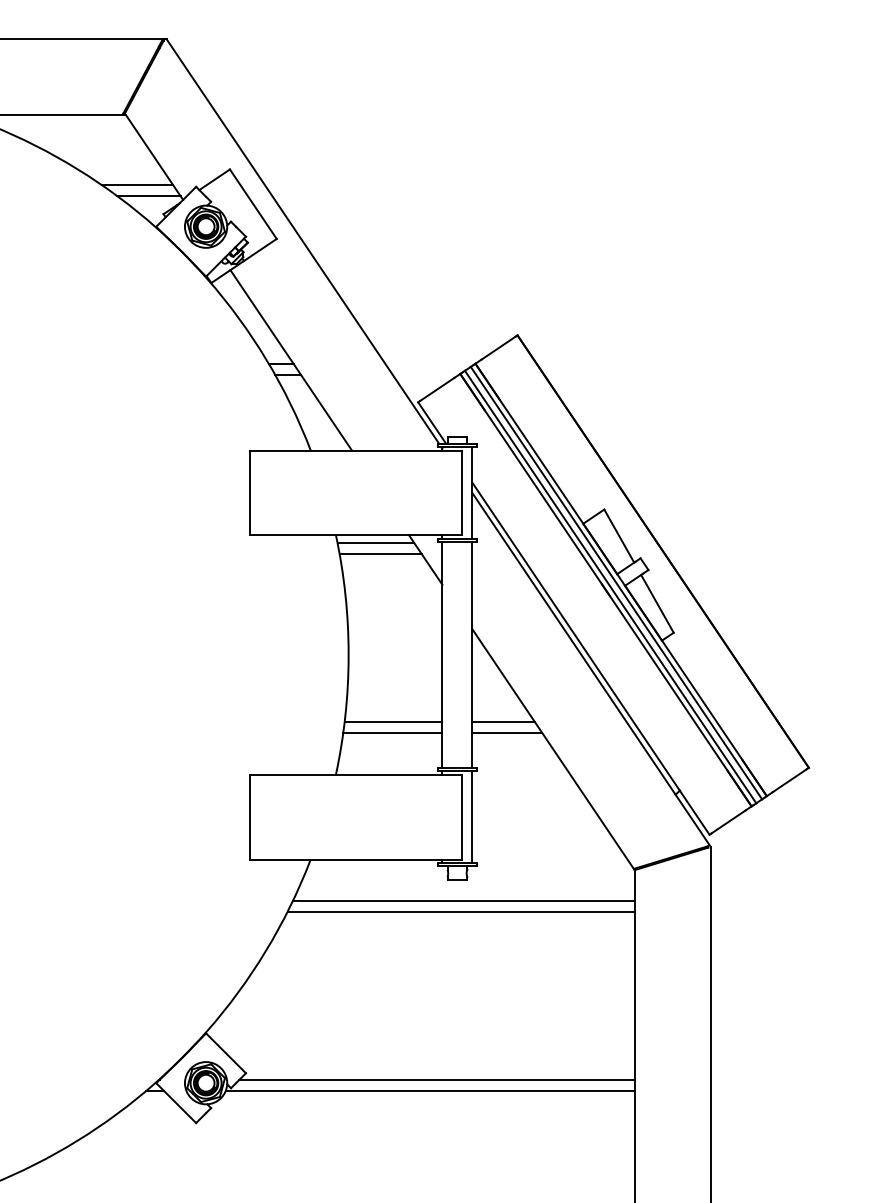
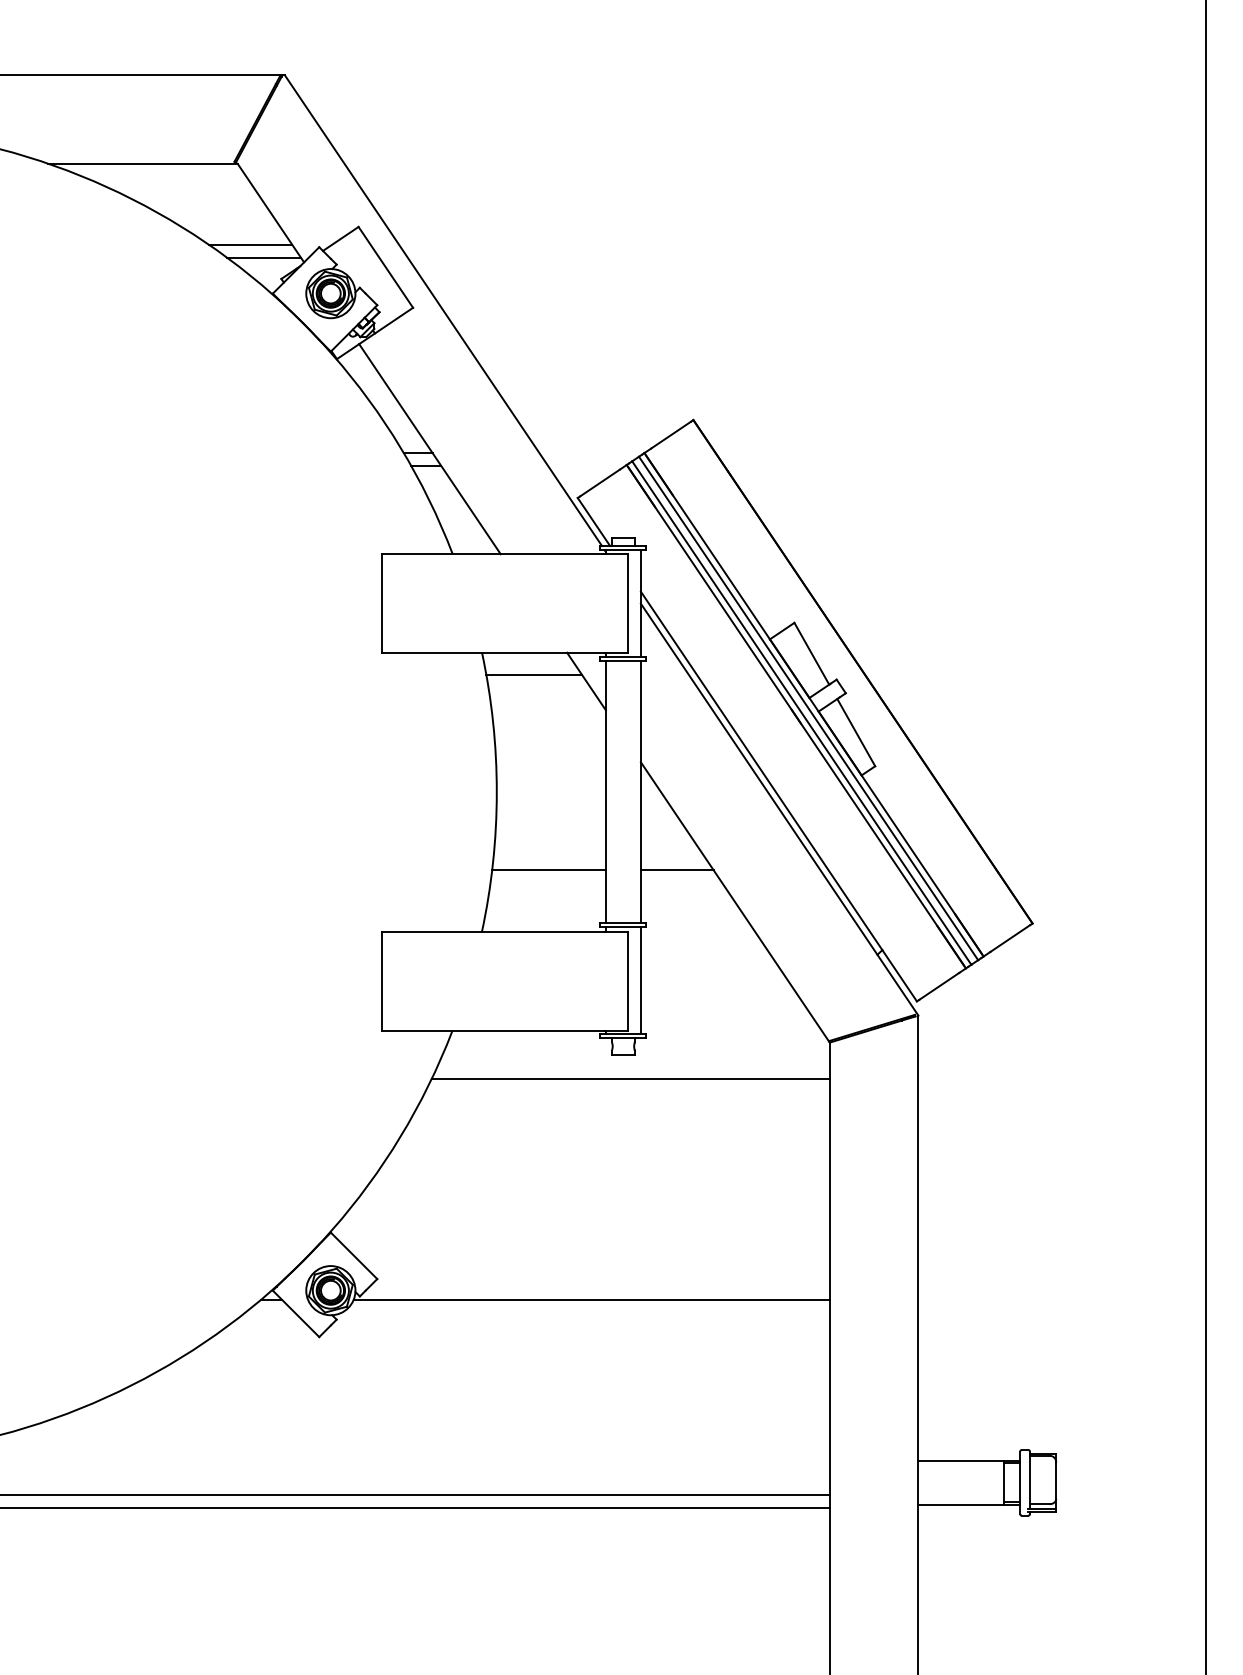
line: (375, 542) -> (528, 661), removed
line: (392, 732) -> (547, 882), removed
line: (507, 732) -> (681, 882), removed
line: (460, 912) -> (627, 1091), removed
line: (436, 1079) -> (599, 1286), removed

